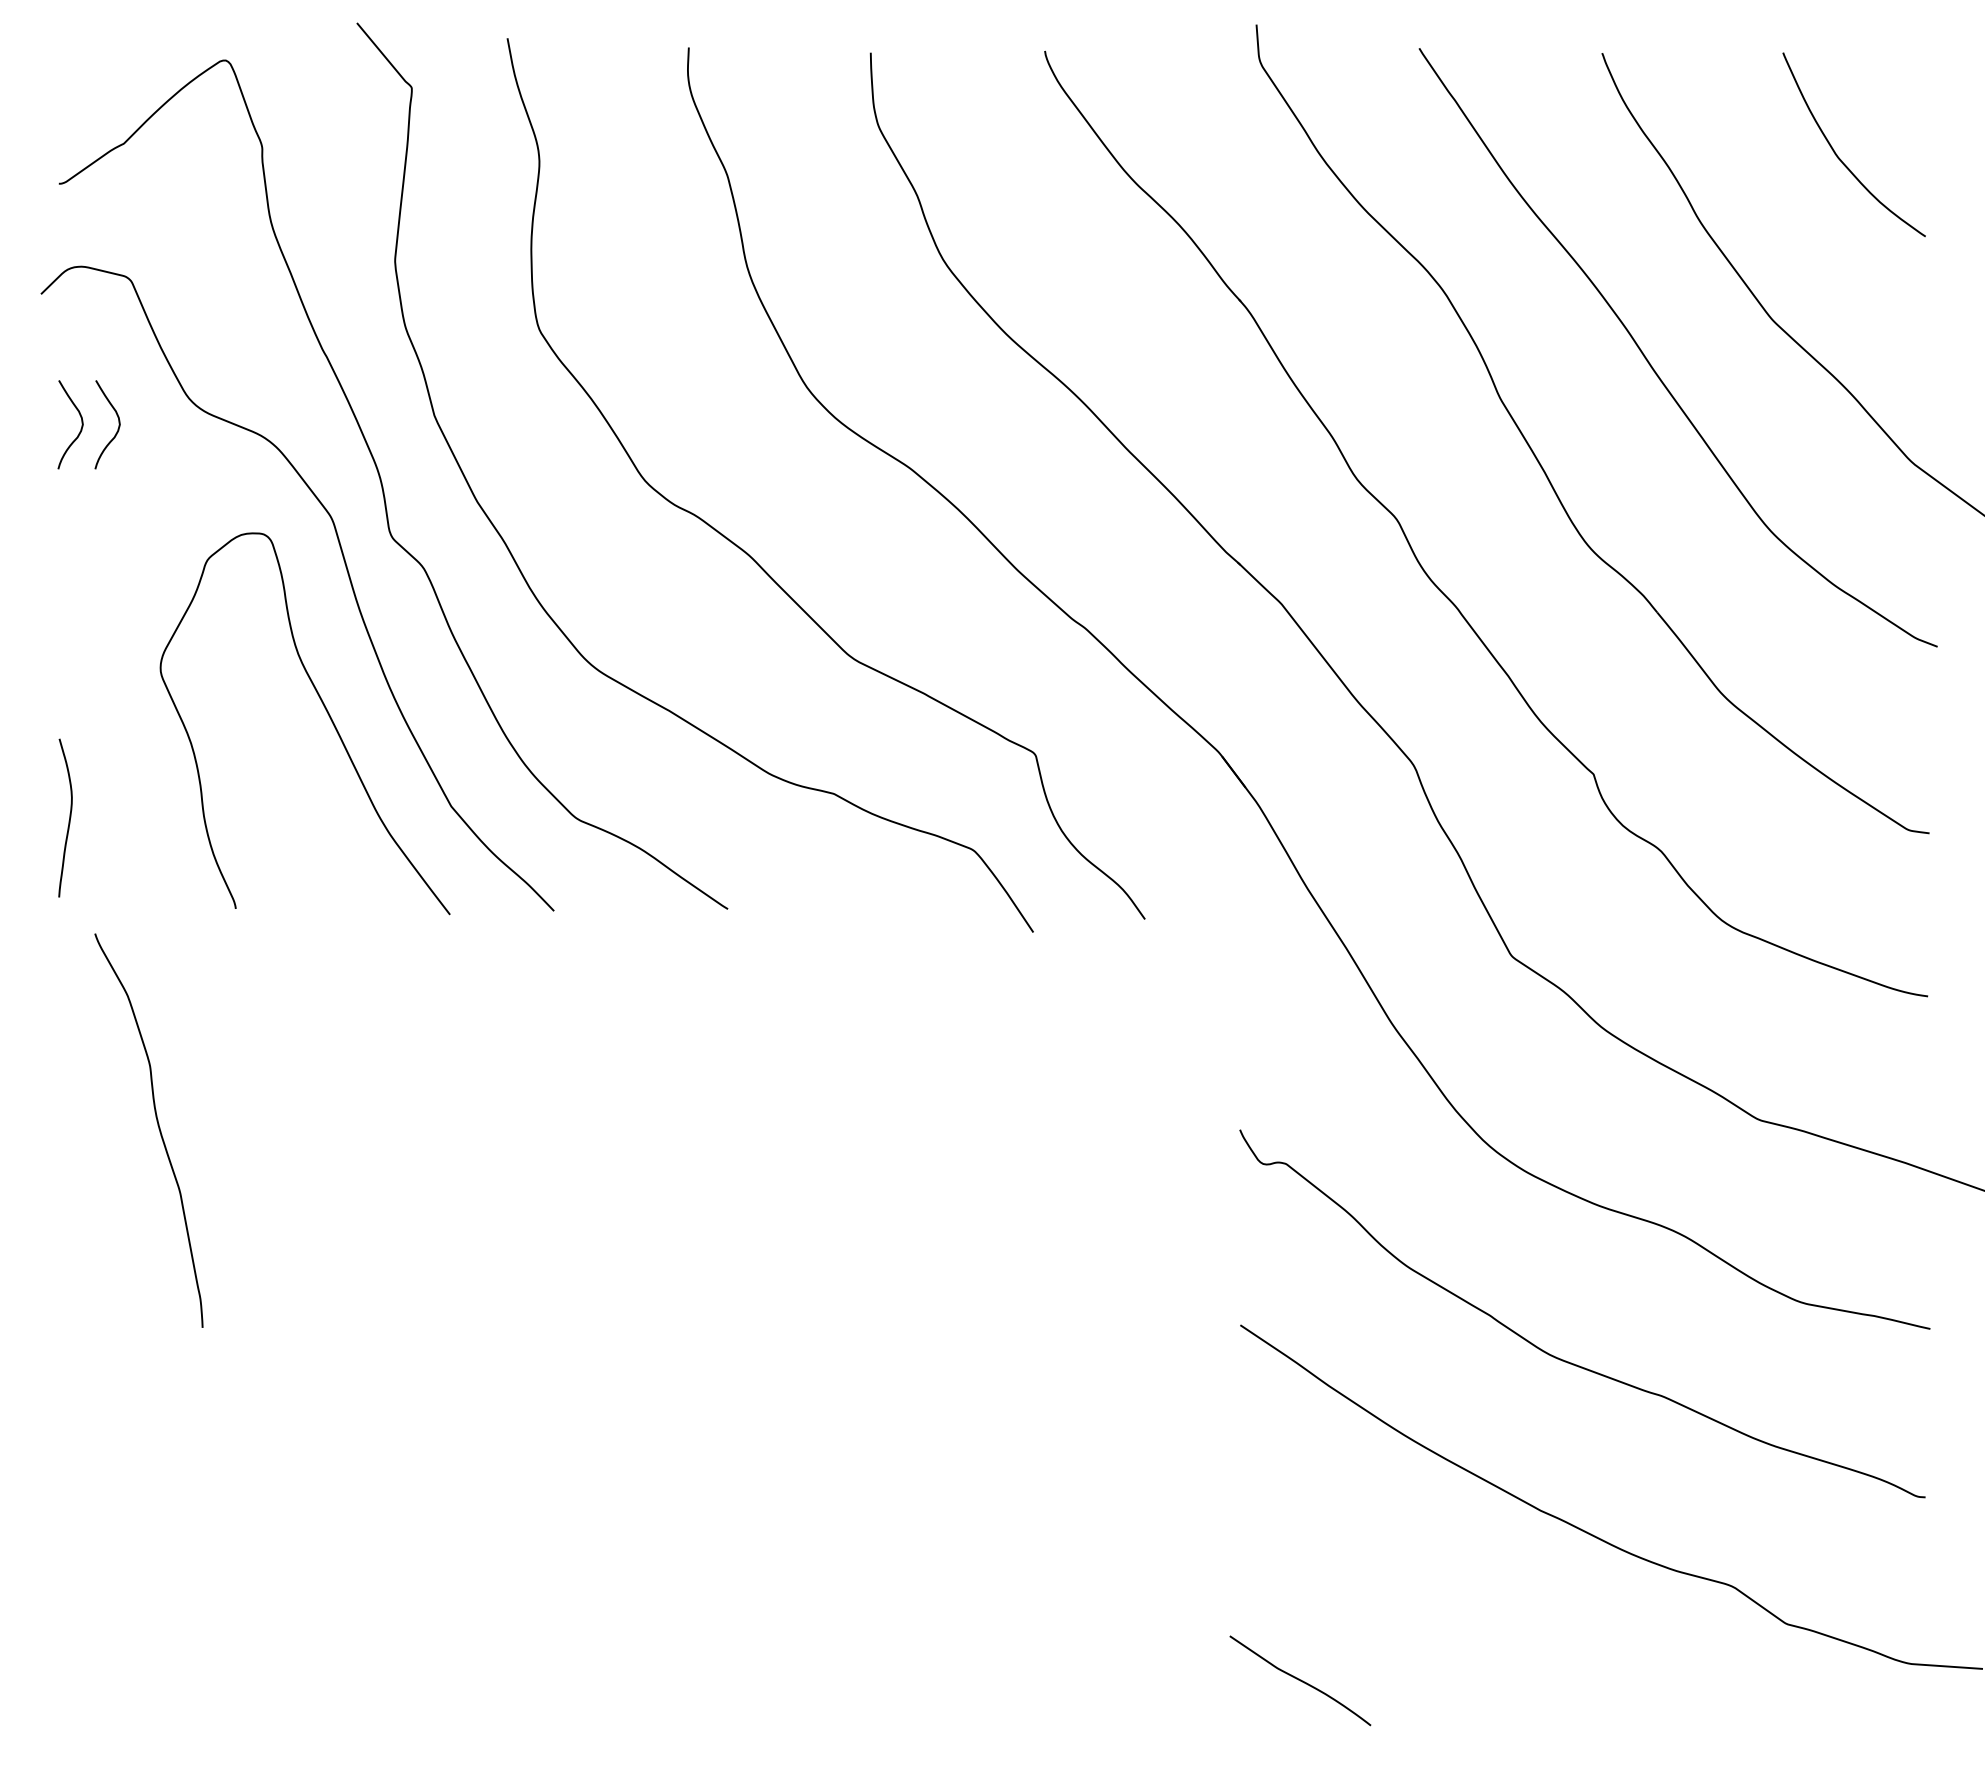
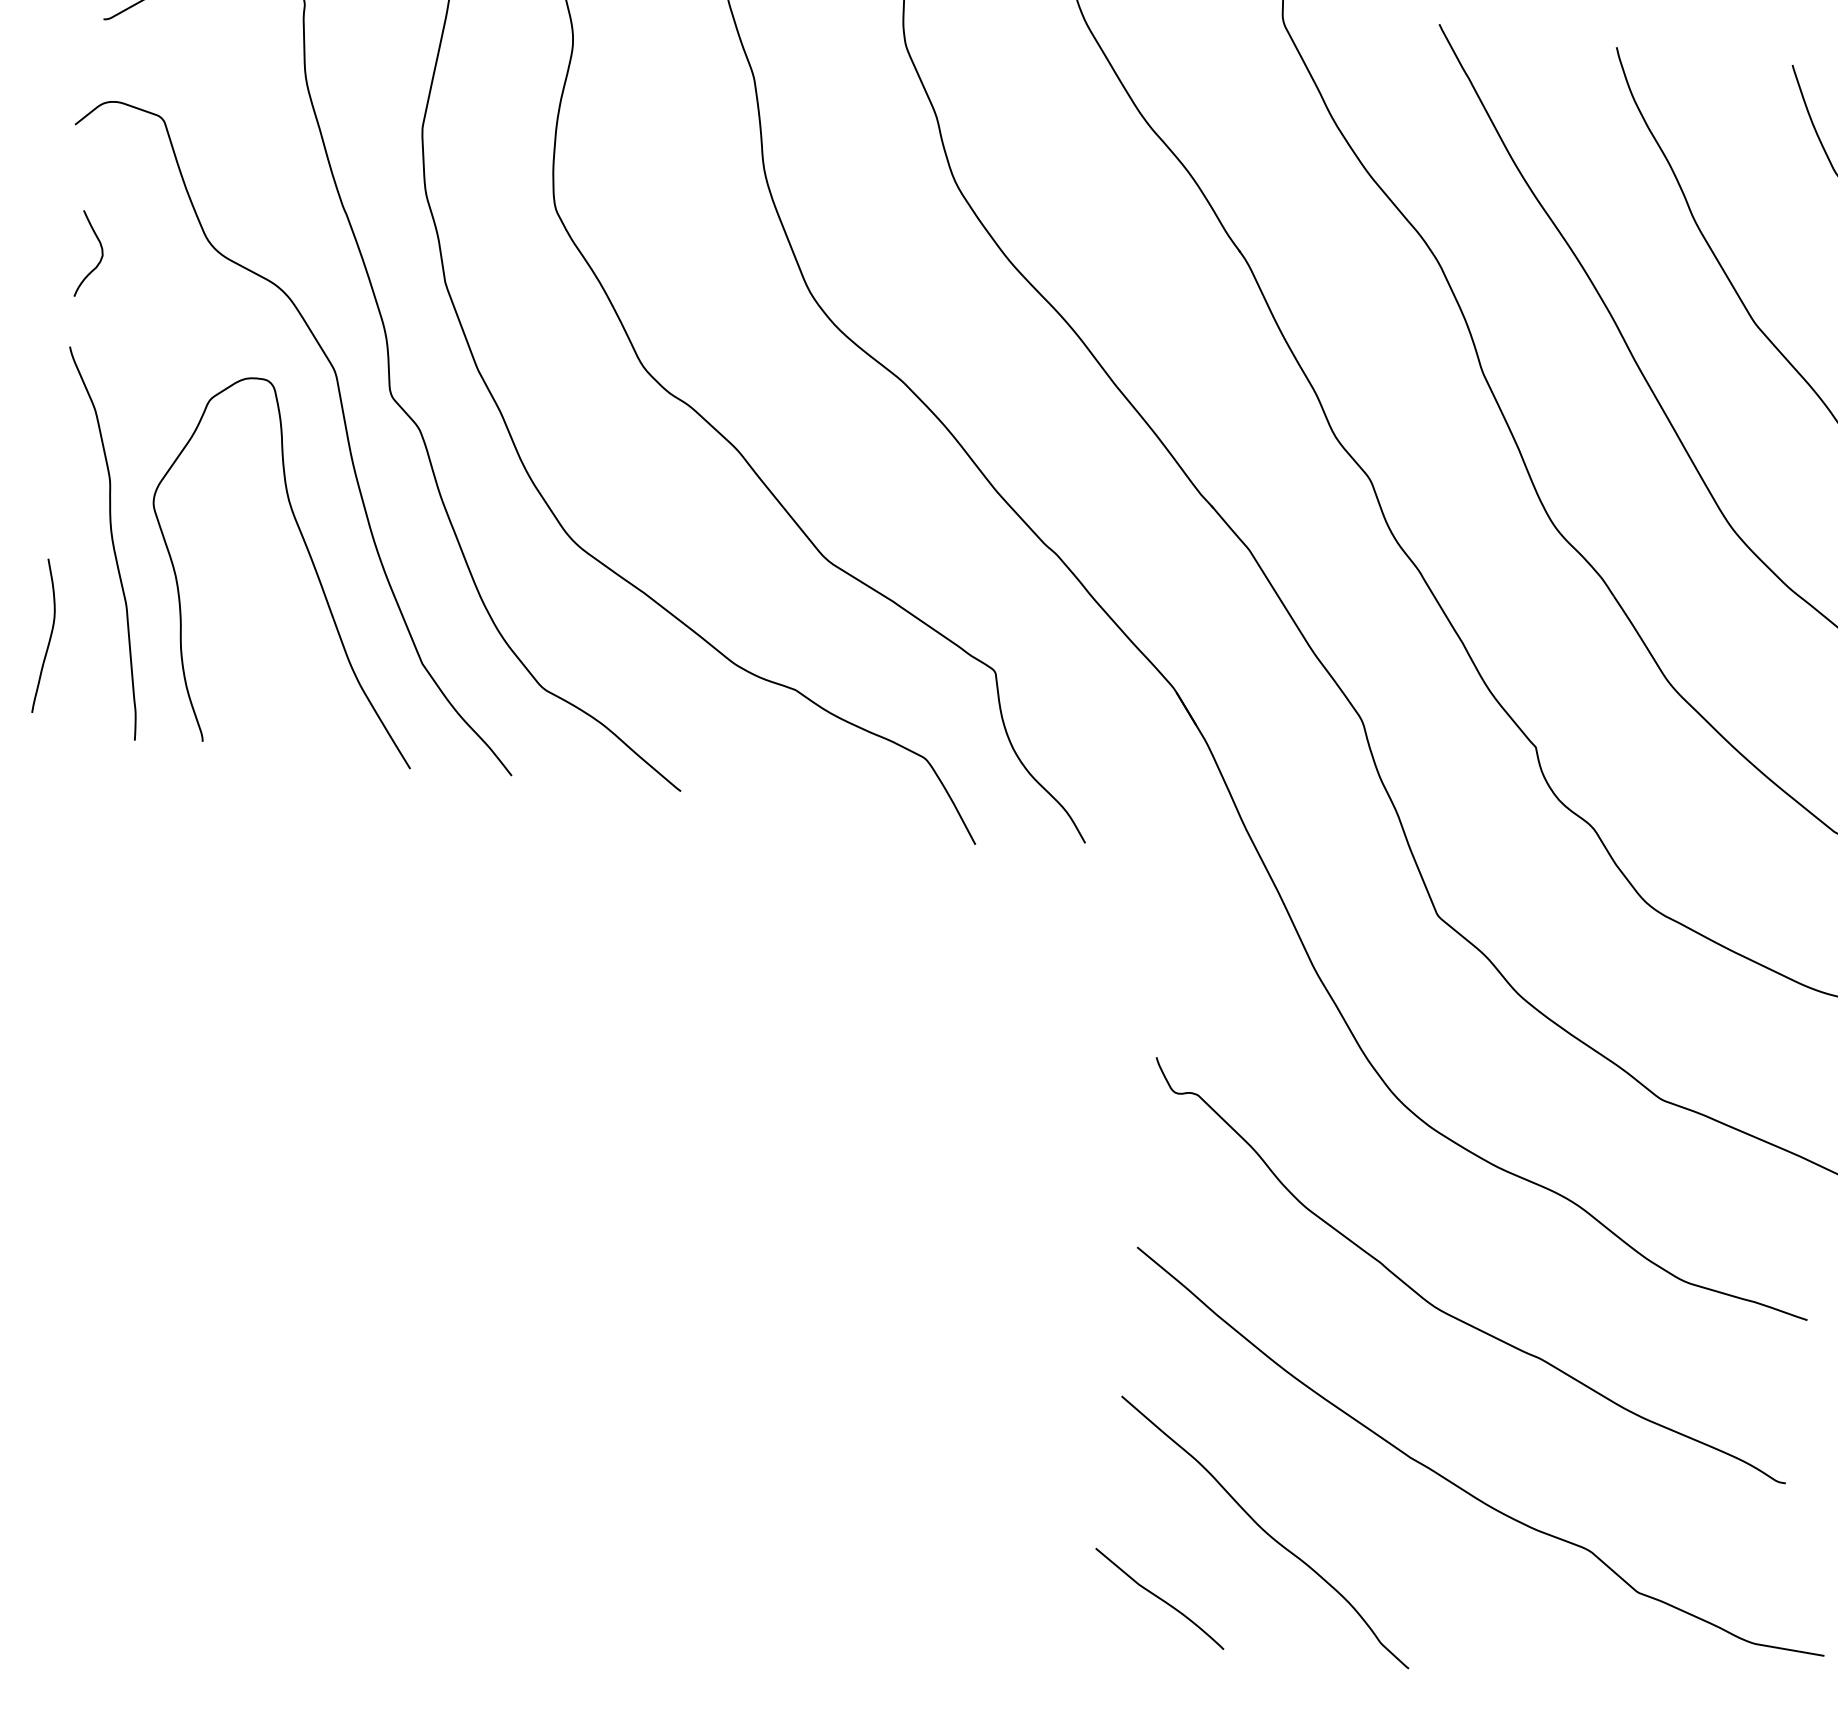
curve: (117, 428) -> (135, 262), removed
curve: (158, 1129) -> (111, 543), moved
curve: (1400, 1602) -> (1264, 1532), added

